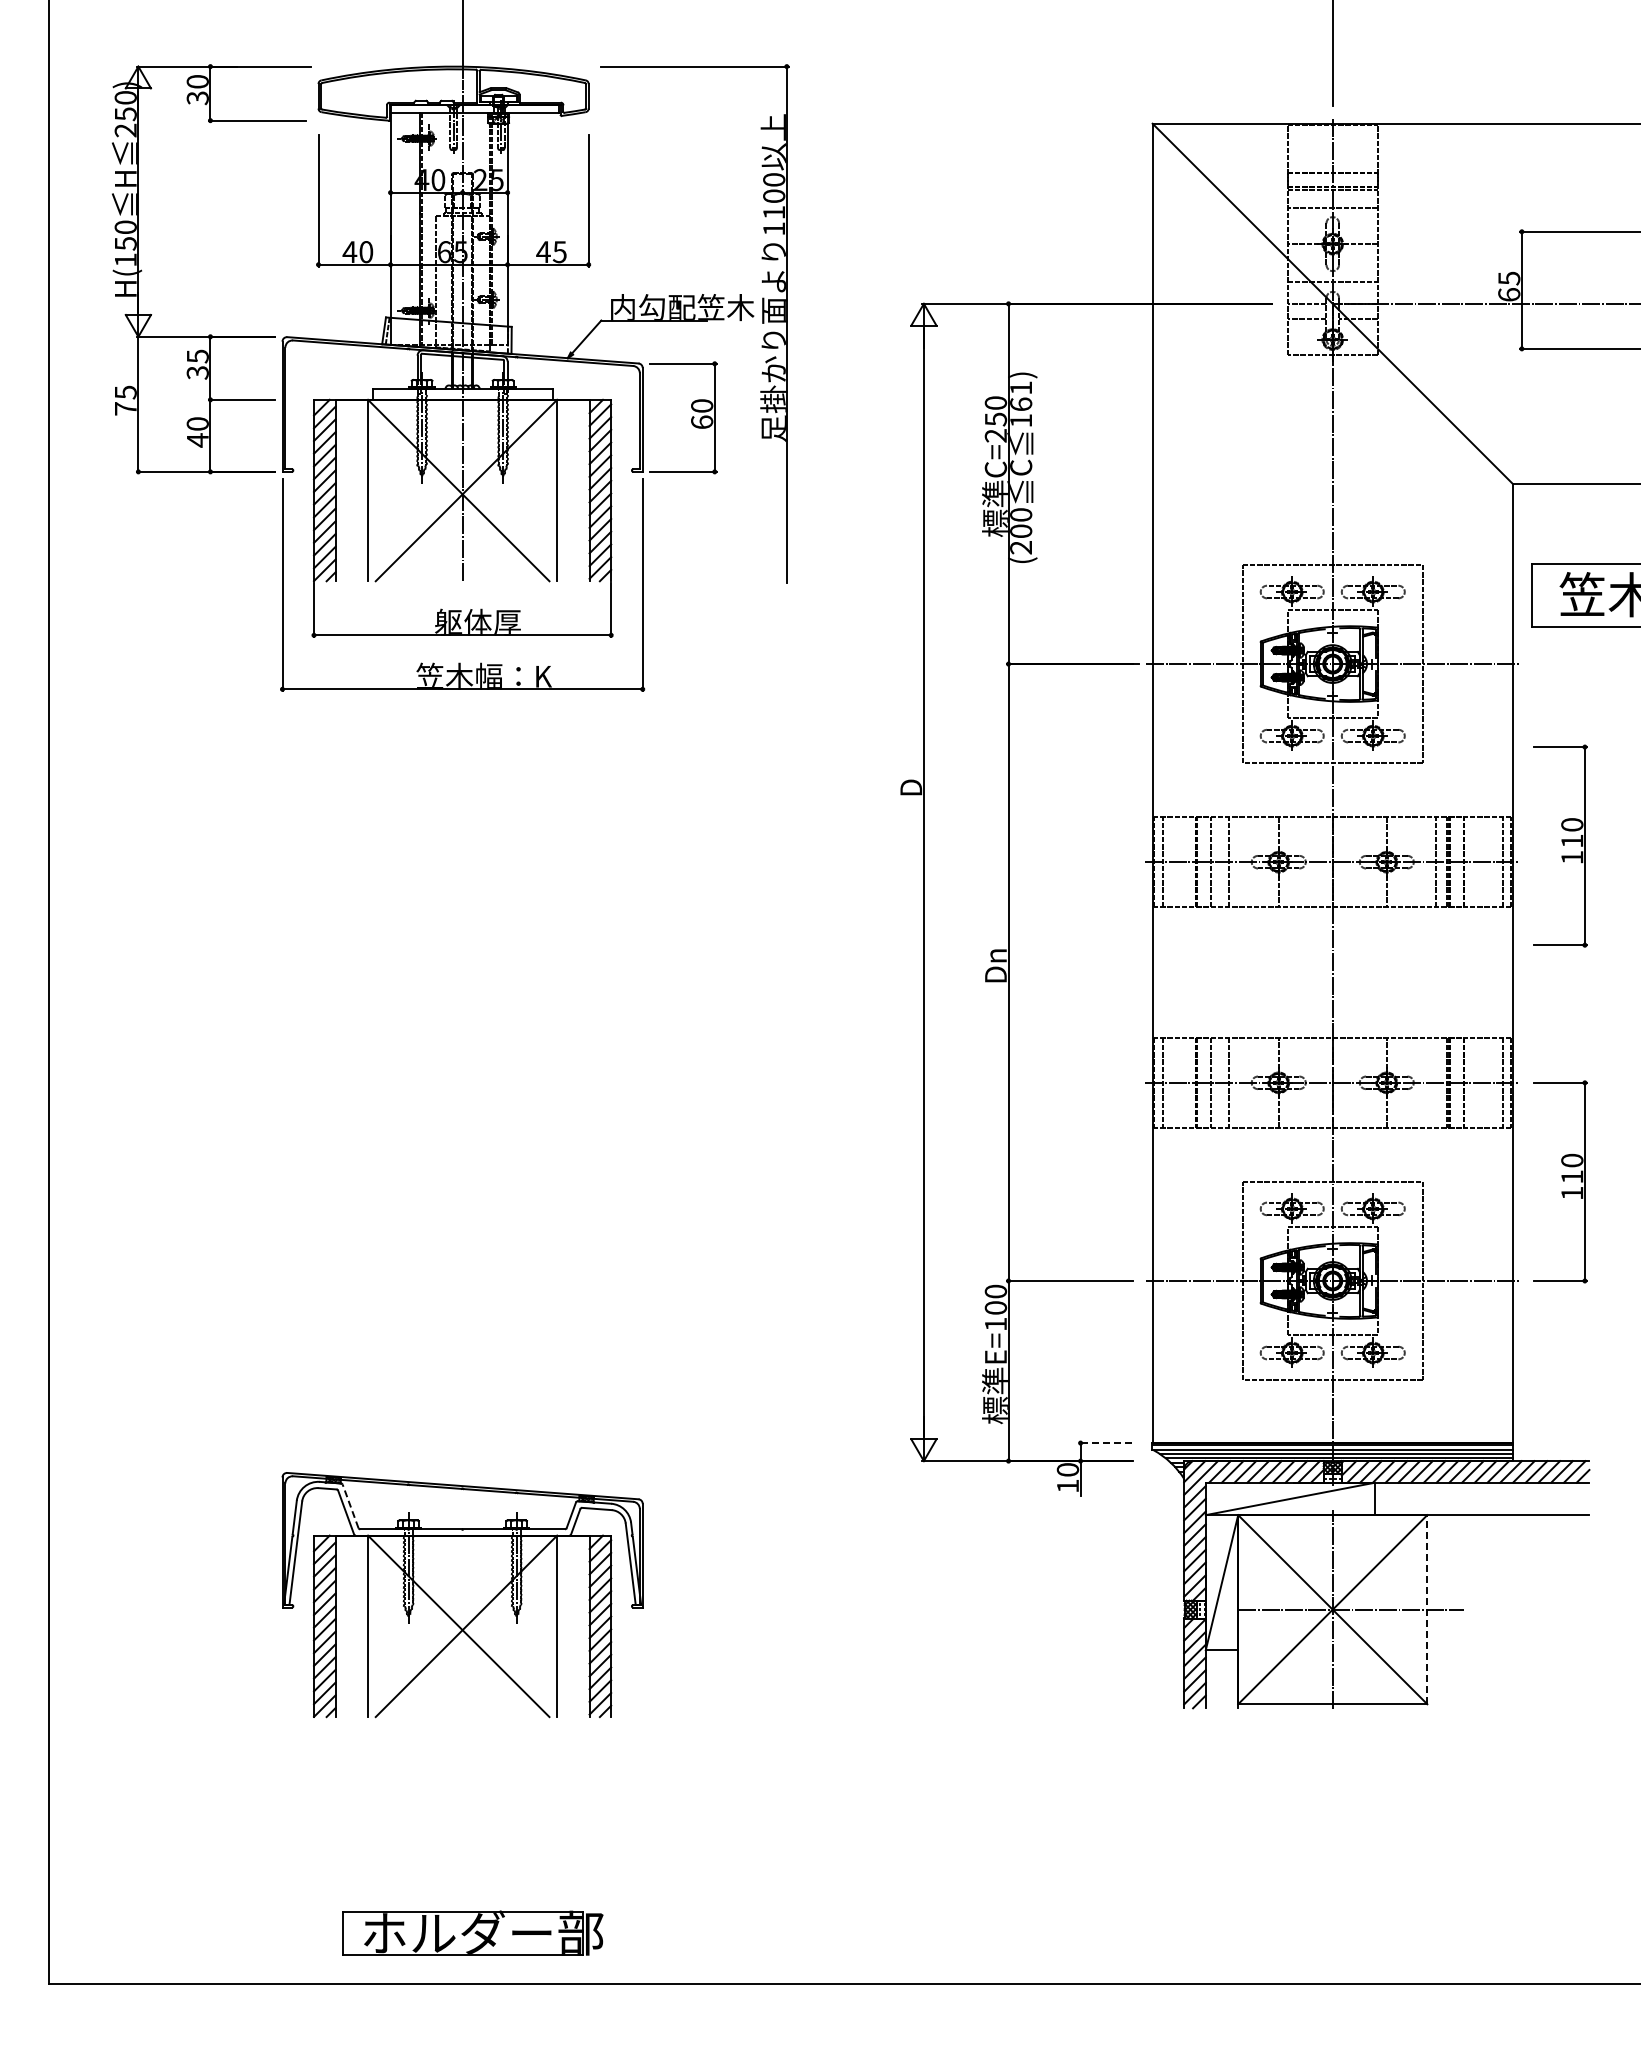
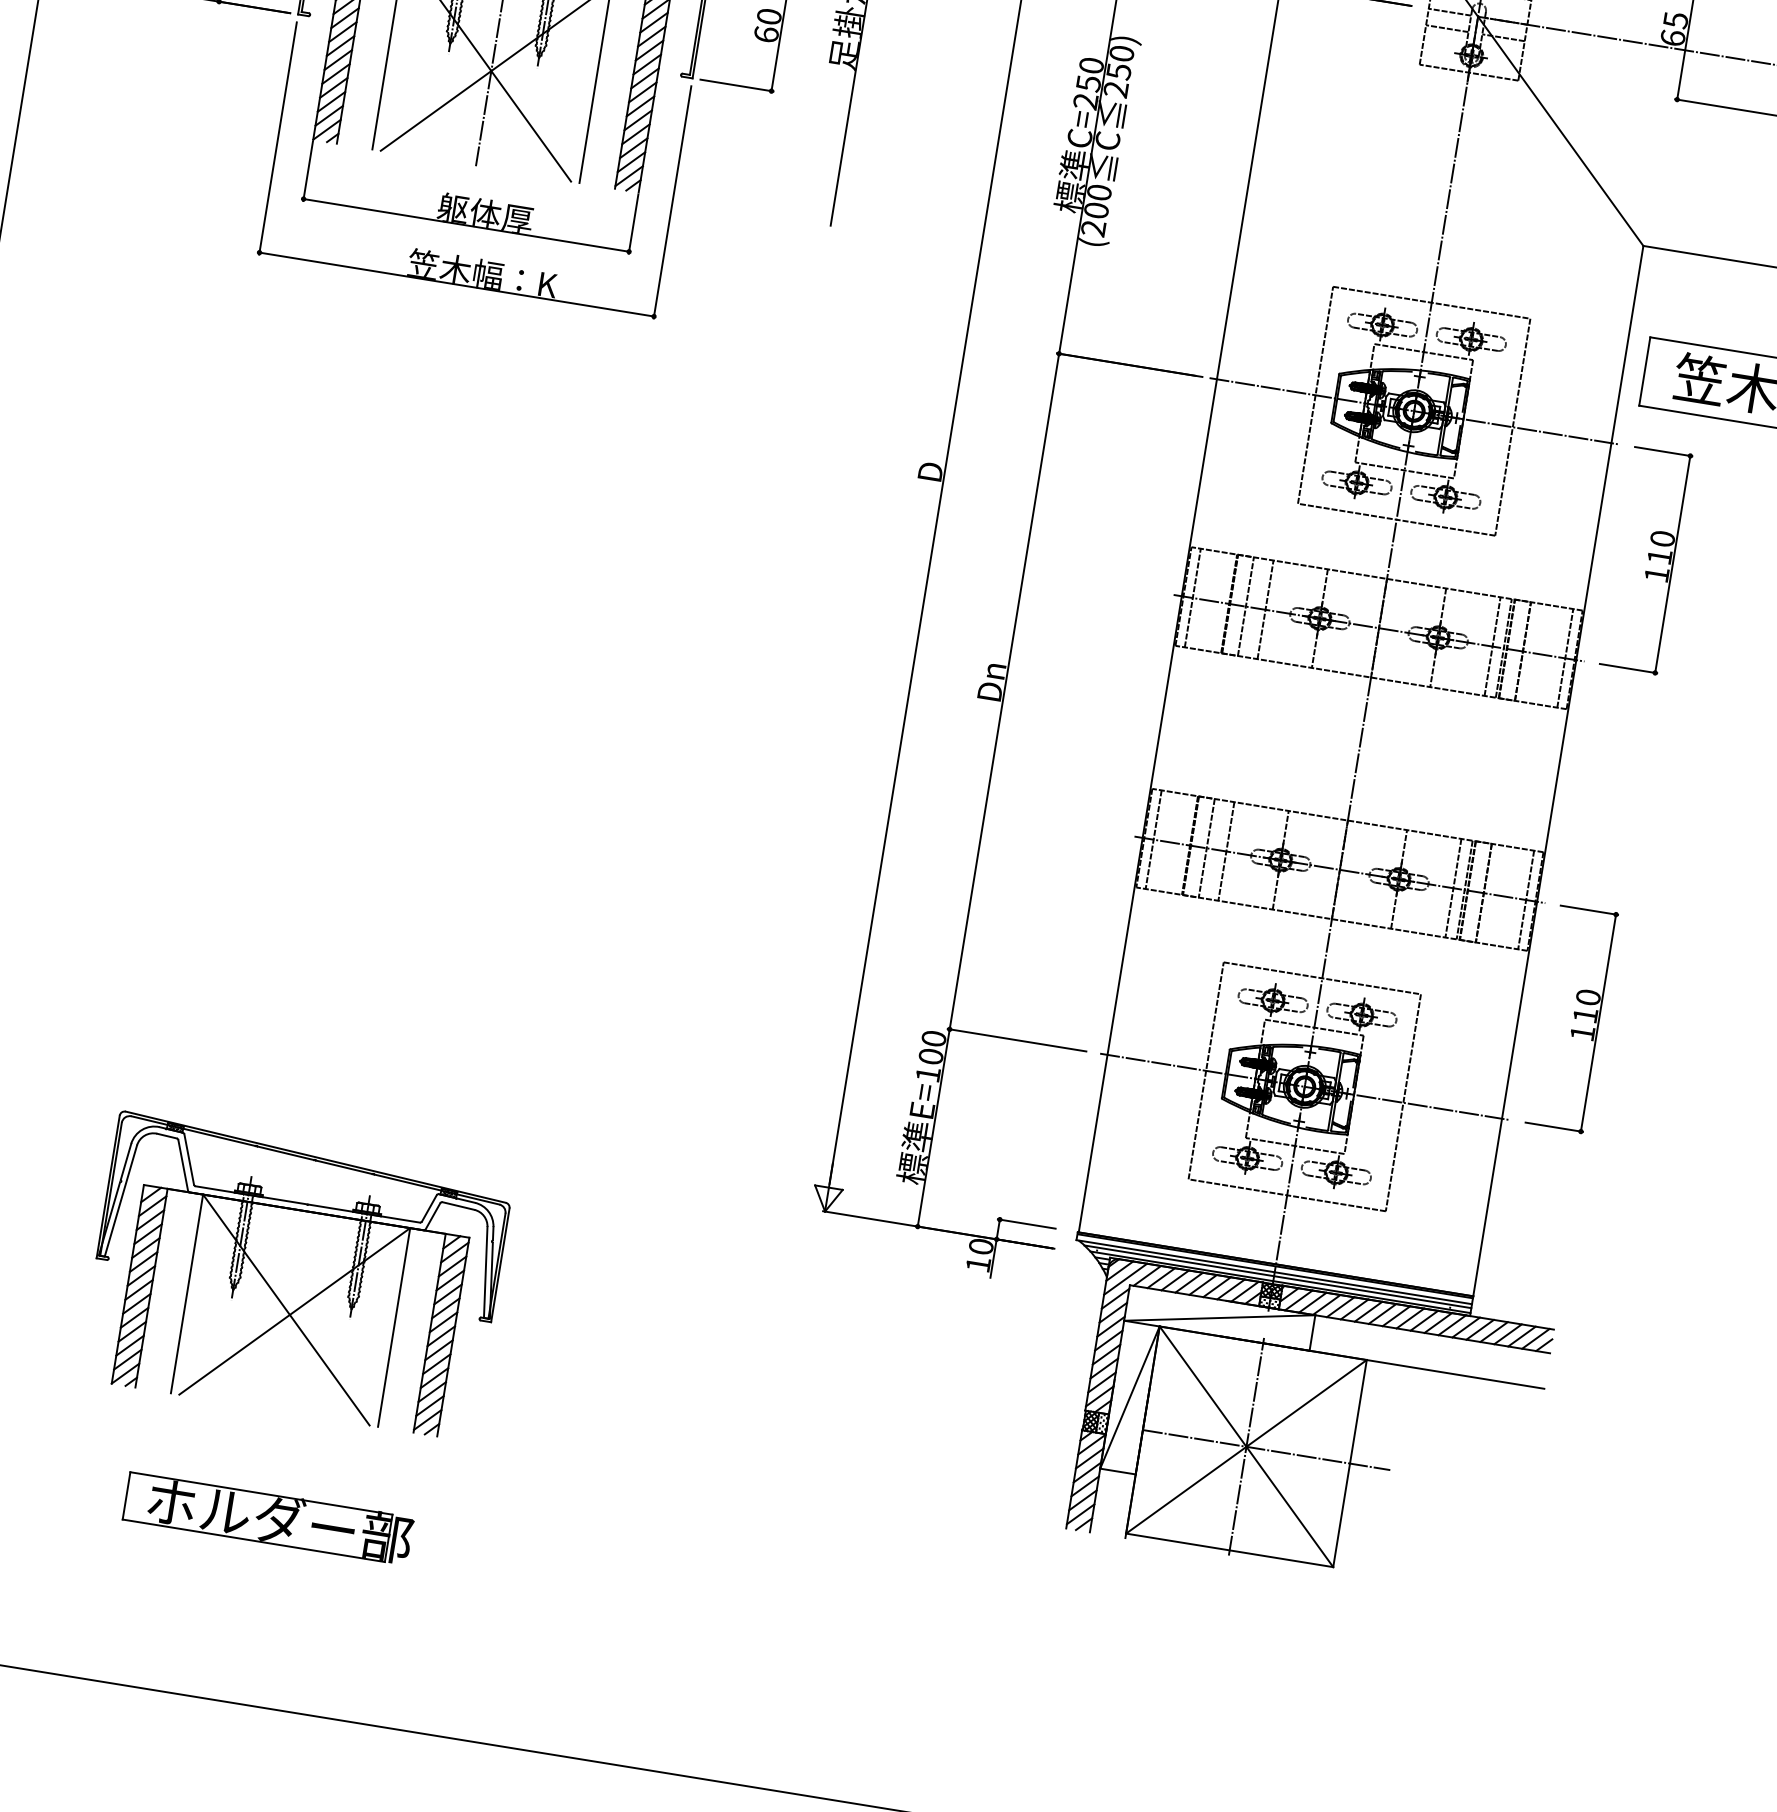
text: (1021, 404) -> (1119, 71), 161) -> 250)
part: (1560, 845) -> (1646, 559), moved
line: (1436, 1082) -> (1453, 887), added
line: (1104, 1443) -> (1025, 1224), dashed -> solid
line: (350, 1505) -> (189, 1158), dashed -> solid
line: (1427, 1609) -> (1350, 1463), dashed -> solid
part: (472, 1932) -> (268, 1517), moved

